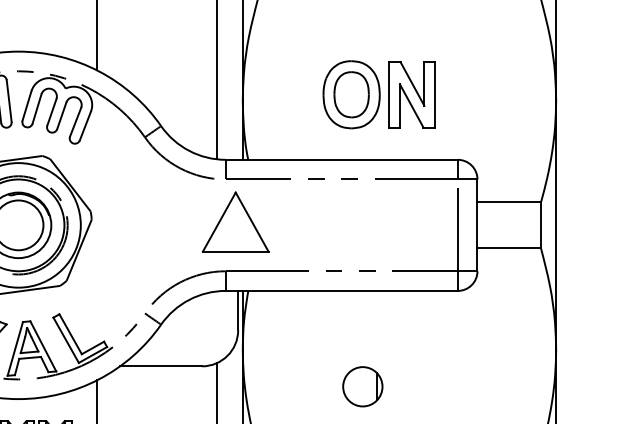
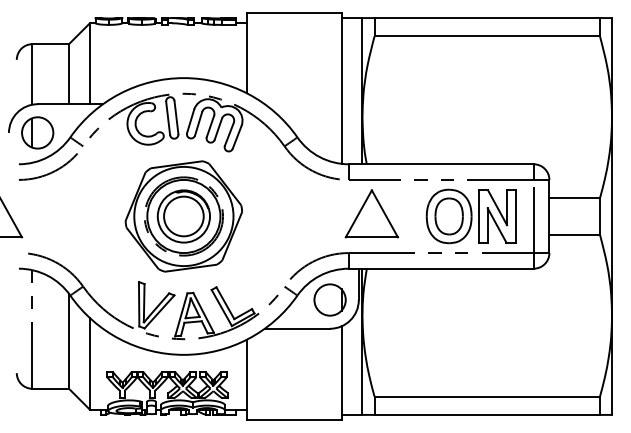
part: (378, 94) -> (470, 216), moved
part: (235, 221) -> (371, 213), moved
part: (362, 386) -> (329, 299), moved

